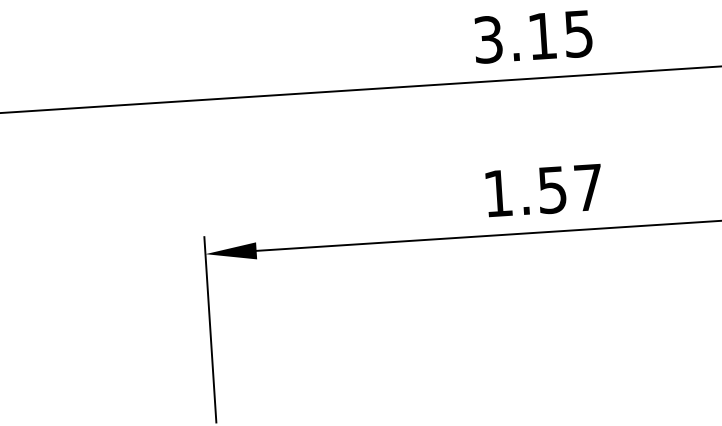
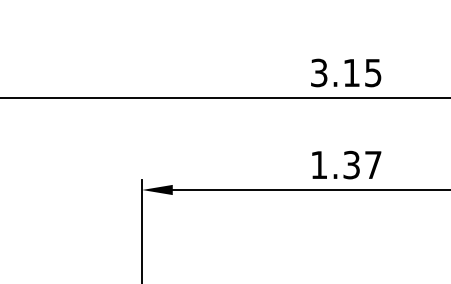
text: (552, 189) -> (351, 164), 1.57 -> 1.37

